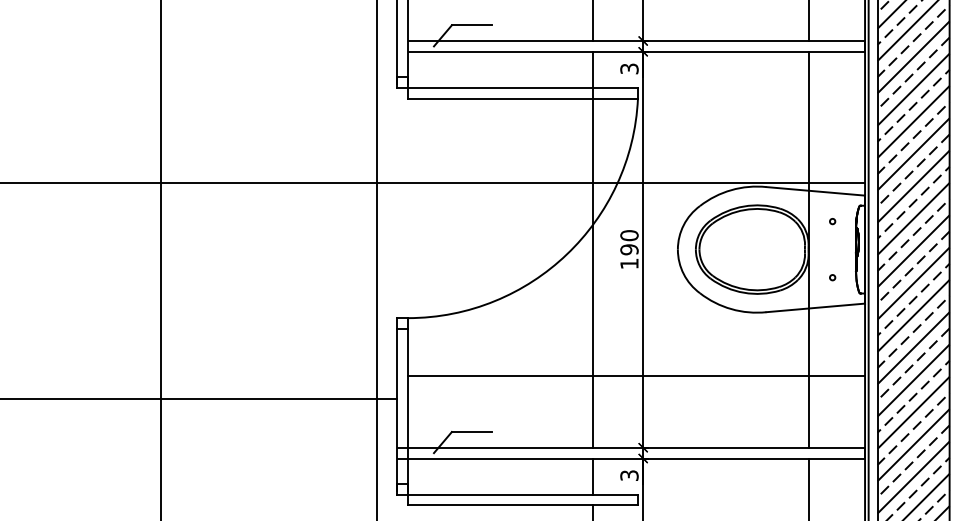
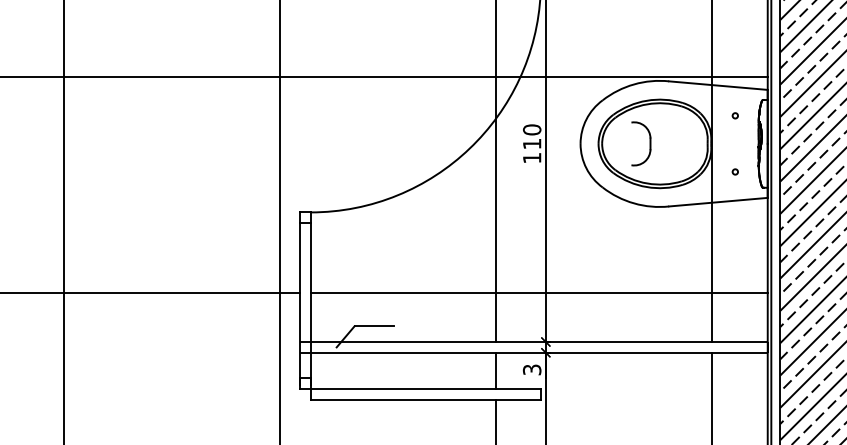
text: (629, 249) -> (532, 143), 190 -> 110
part: (746, 249) -> (649, 143), added
line: (636, 376) -> (539, 293), moved

